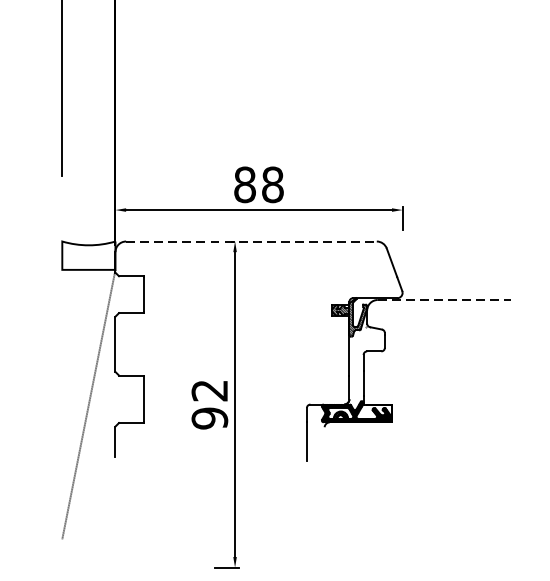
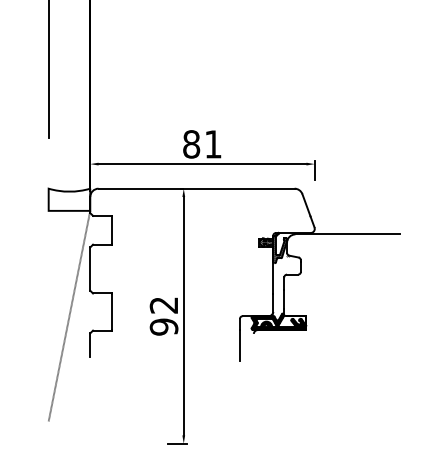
text: (271, 184) -> (212, 144), 88 -> 81
line: (252, 241) -> (197, 188), dashed -> solid
line: (444, 300) -> (347, 234), dashed -> solid

